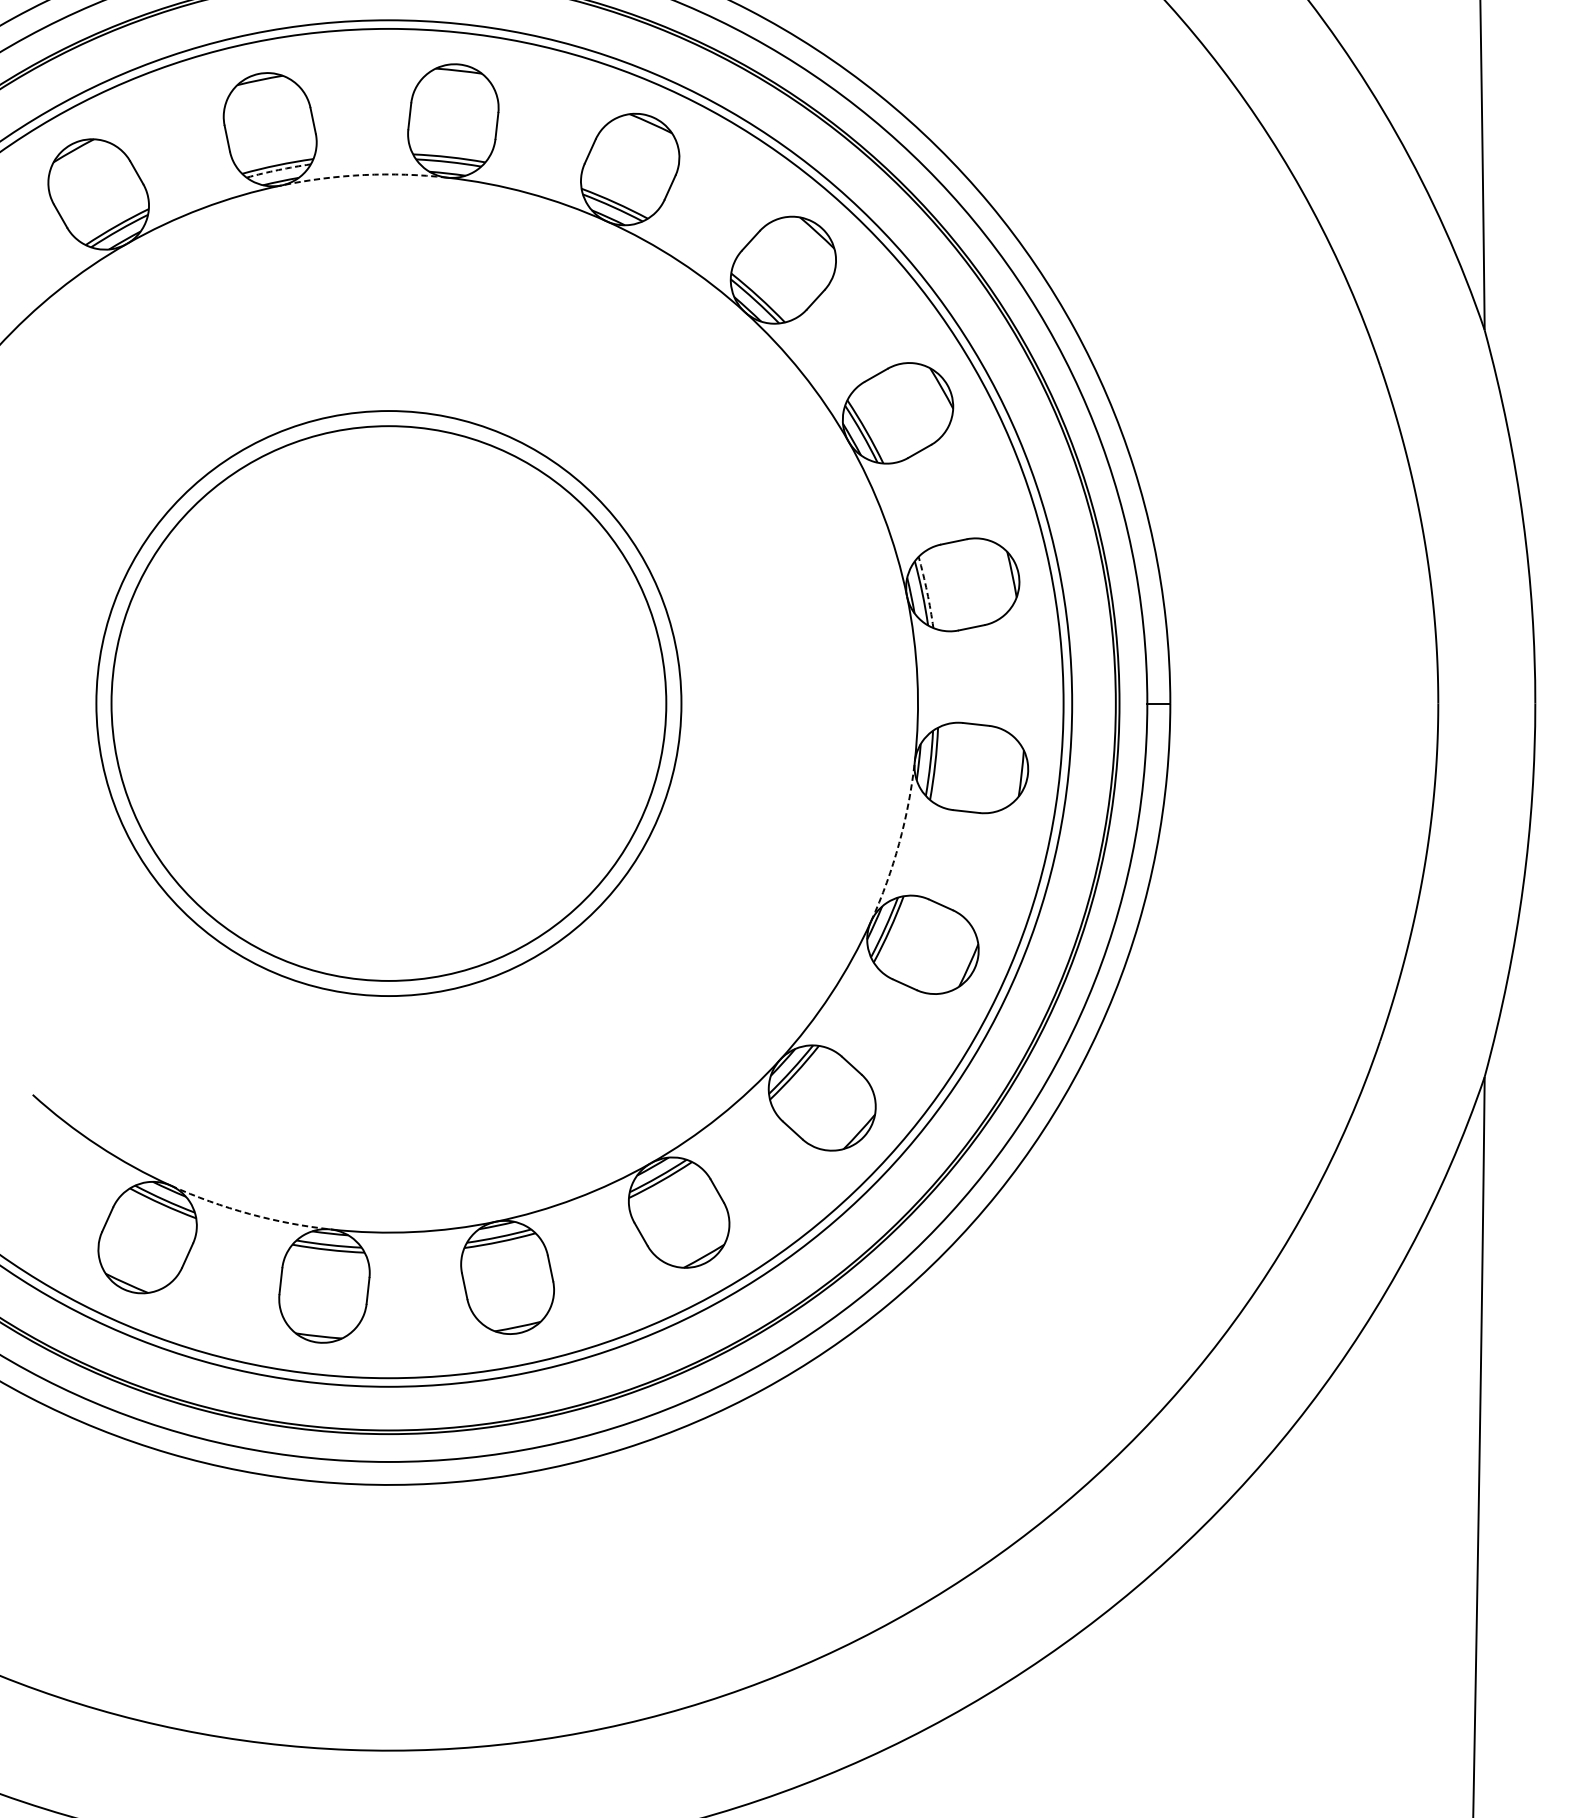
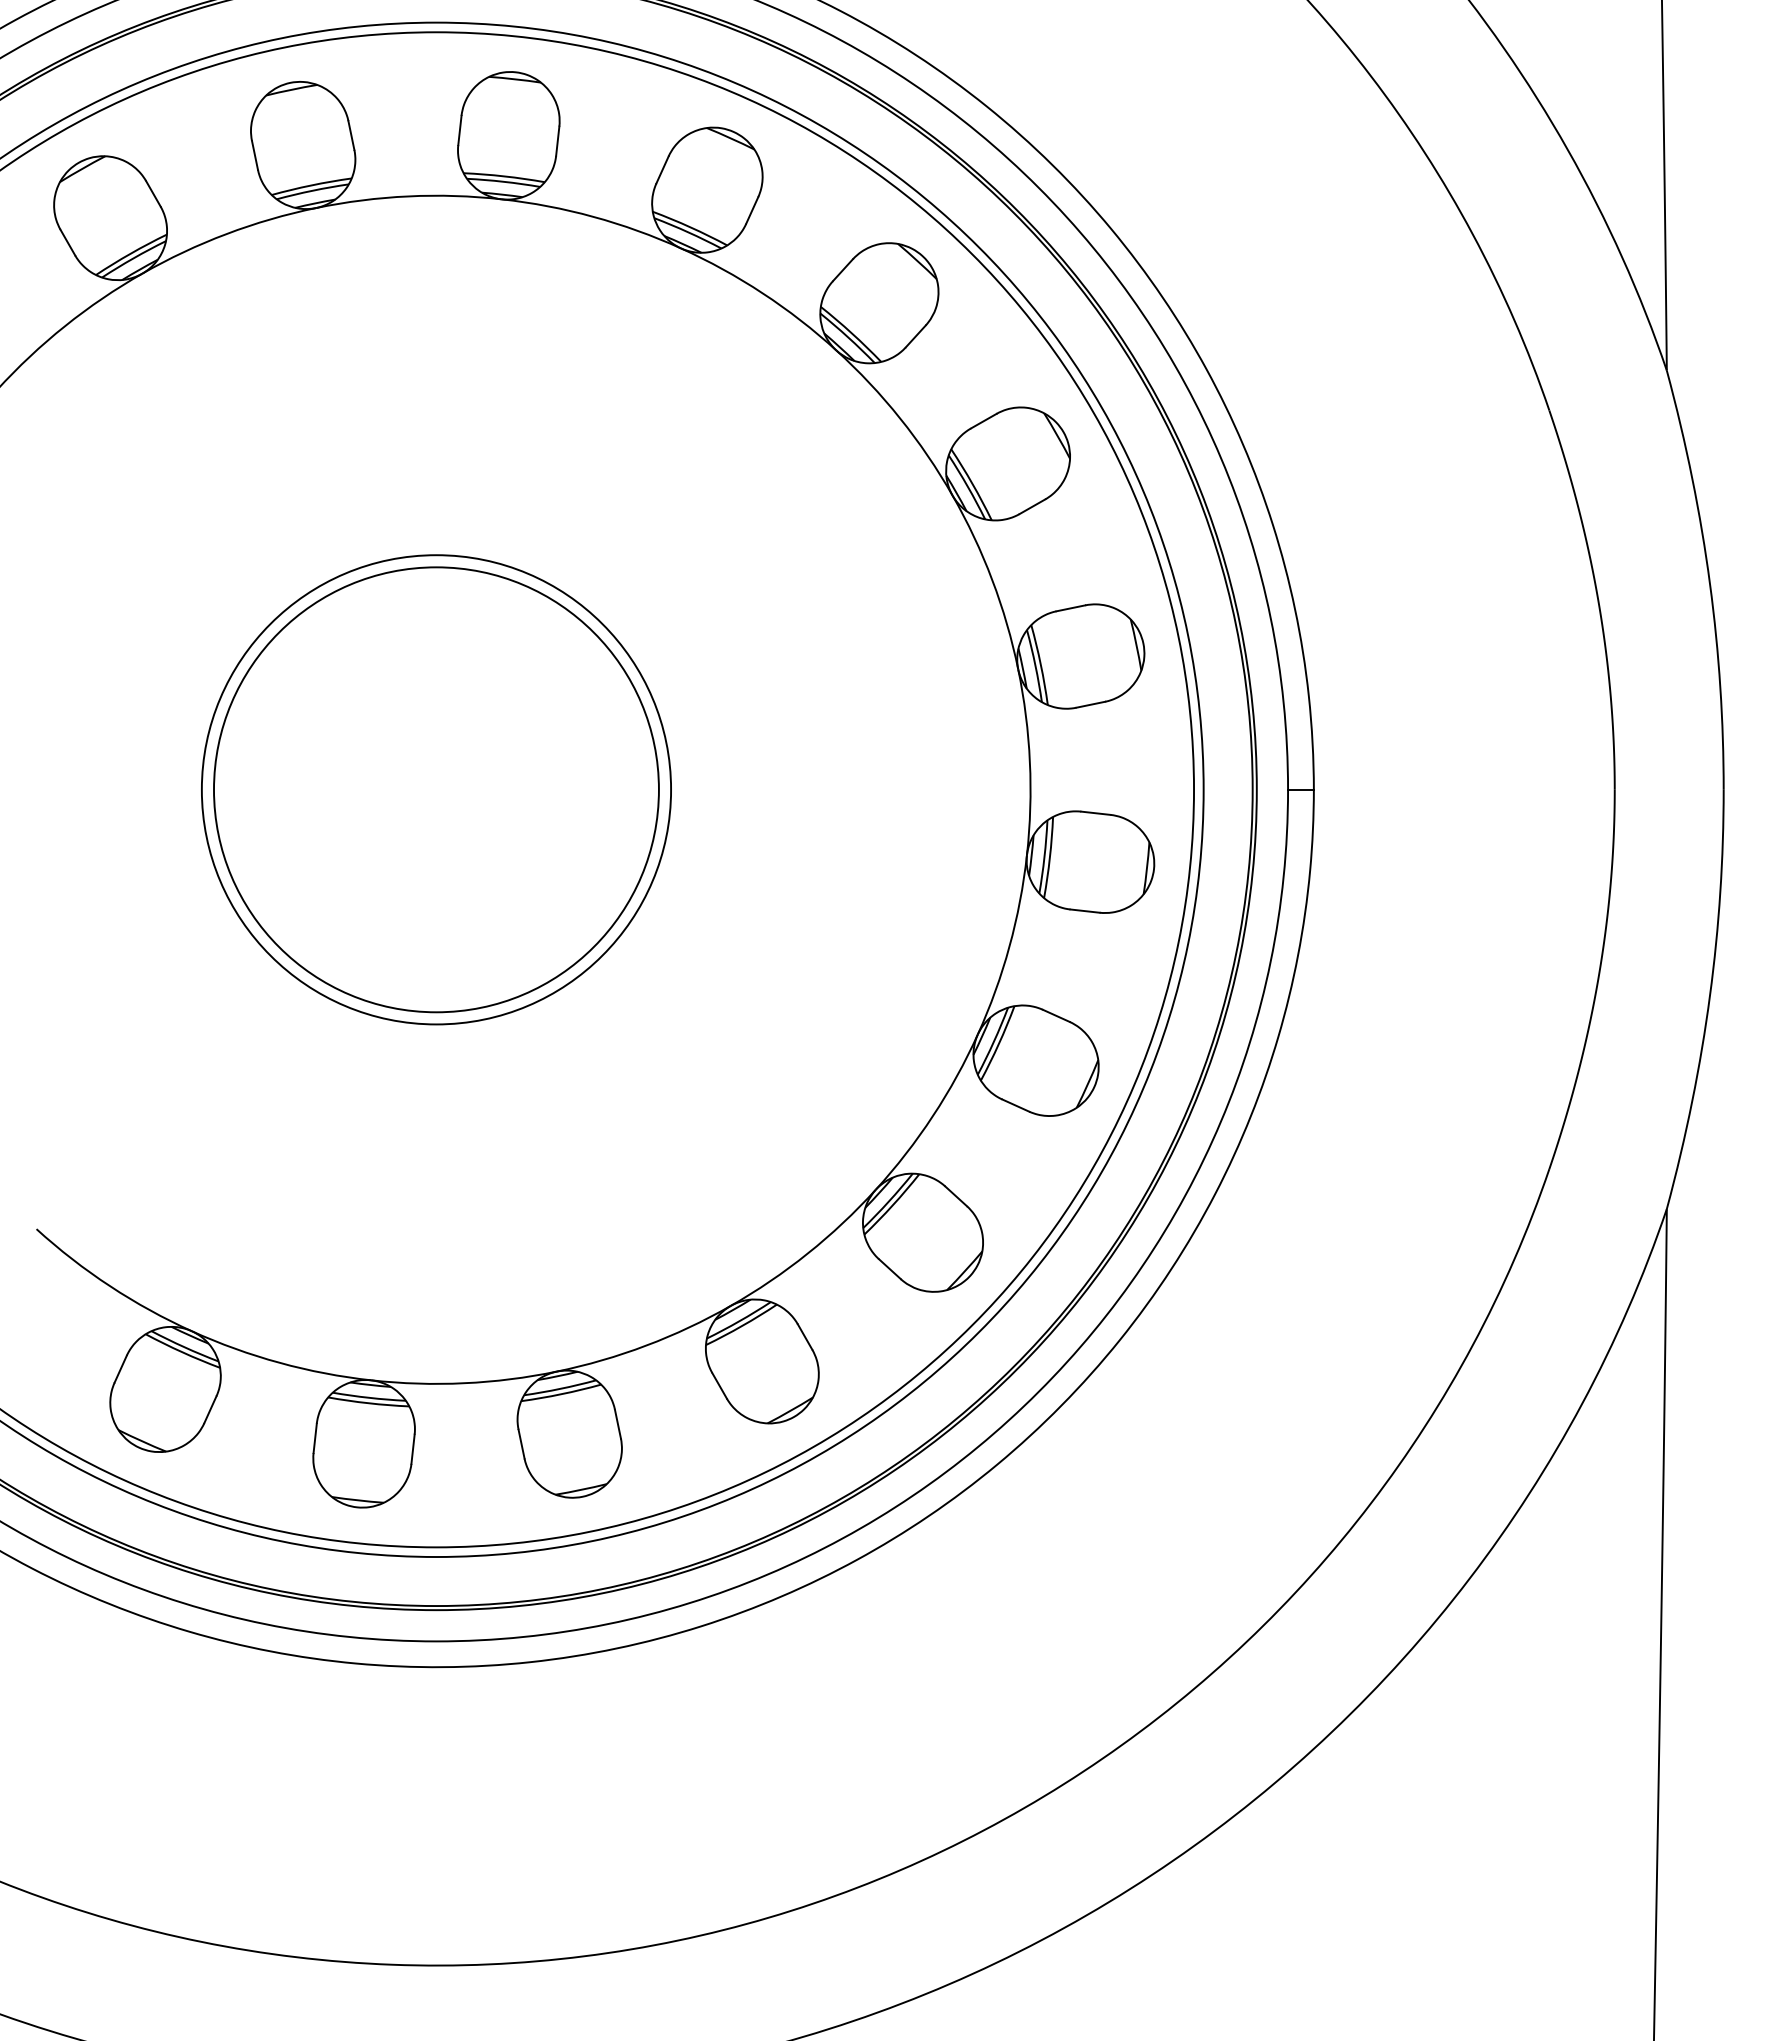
arc: (278, 169) -> (312, 190), dashed -> solid
arc: (364, 175) -> (408, 196), dashed -> solid
arc: (926, 591) -> (1040, 664), dashed -> solid
circle: (388, 703) -> (436, 789), size x0.71
circle: (388, 703) -> (436, 789), size x0.71
arc: (899, 843) -> (1009, 946), dashed -> solid
arc: (249, 1213) -> (279, 1362), dashed -> solid

